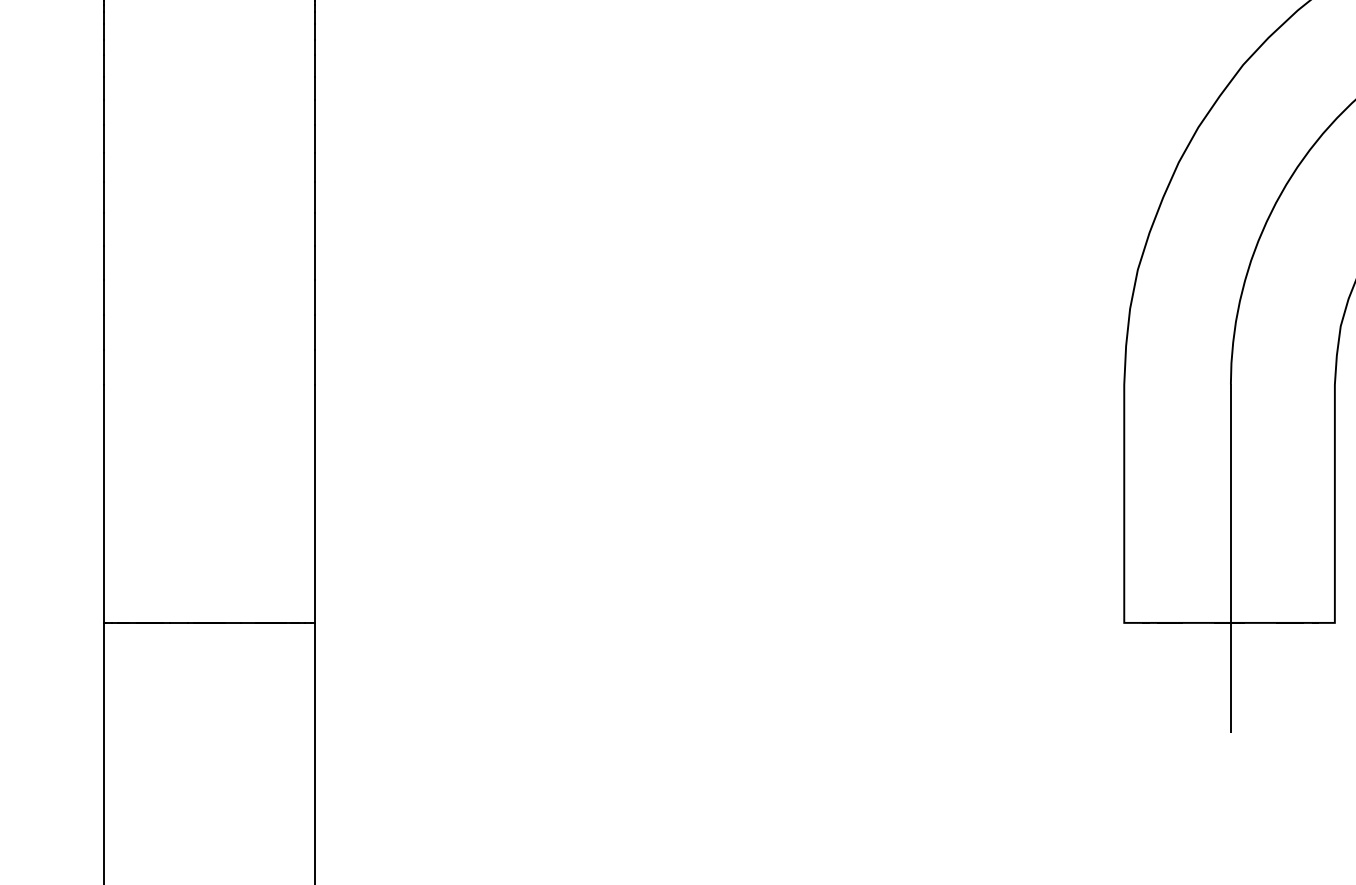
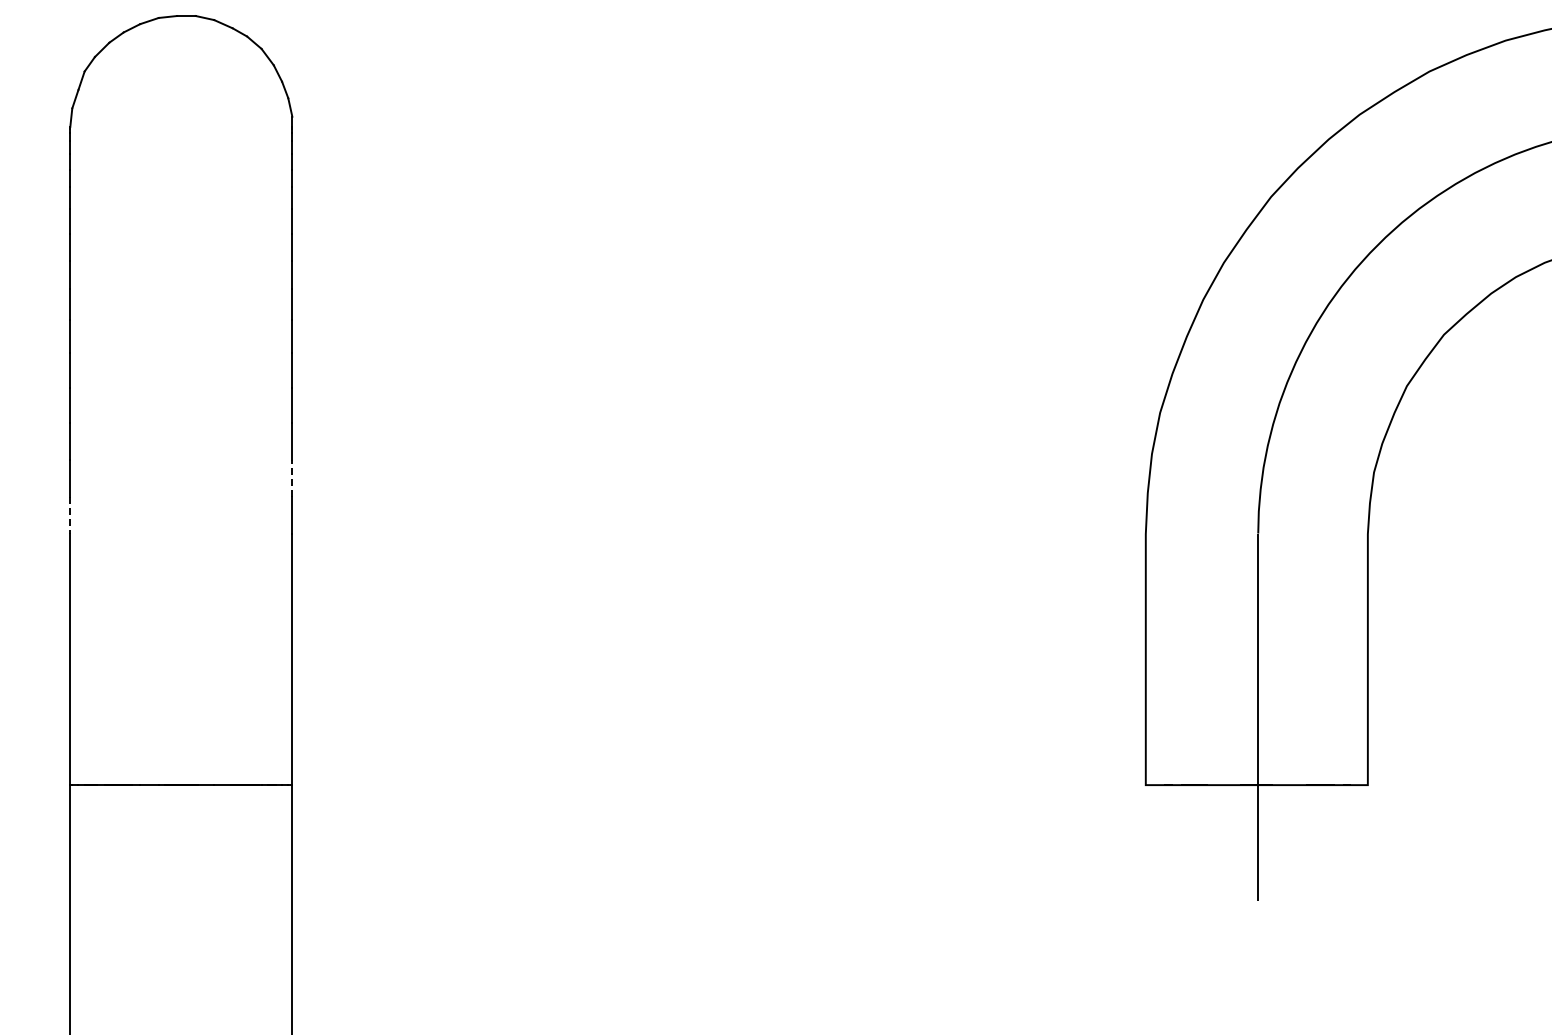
line: (314, 332) -> (292, 478), solid -> dashed
line: (104, 368) -> (70, 516), solid -> dashed

